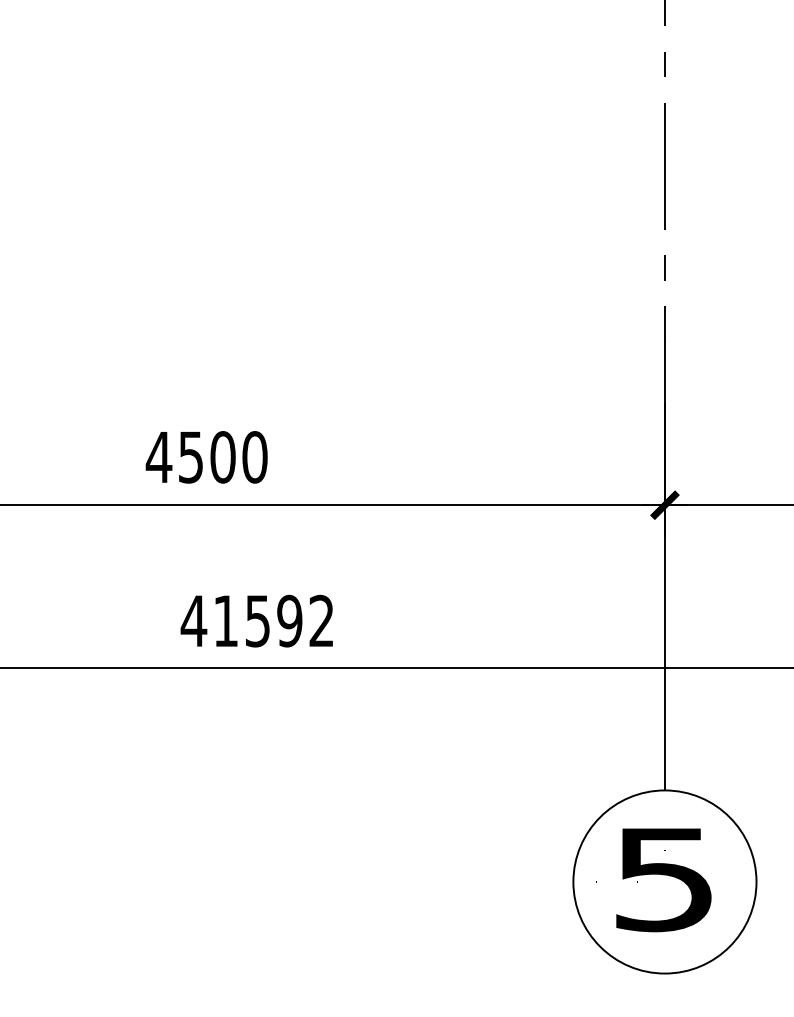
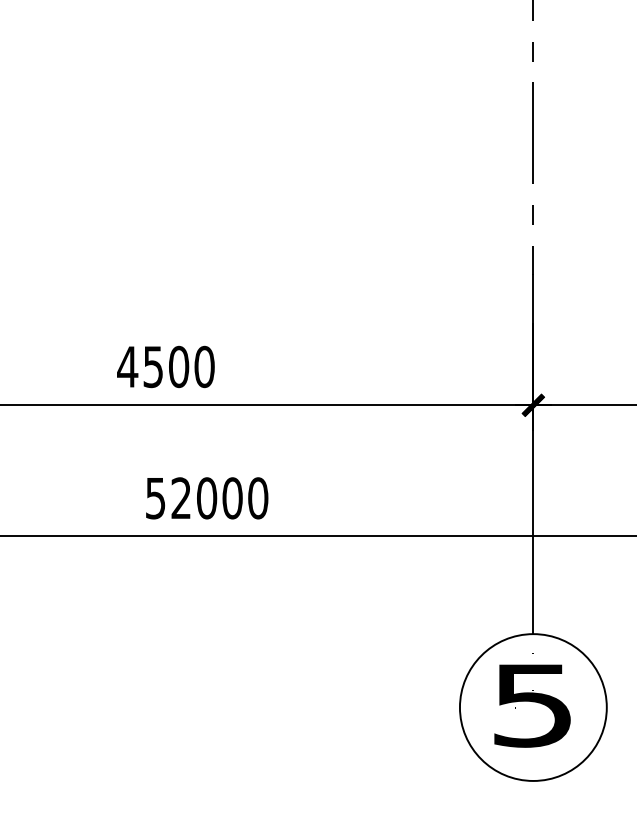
text: (257, 621) -> (206, 498), 41592 -> 52000

